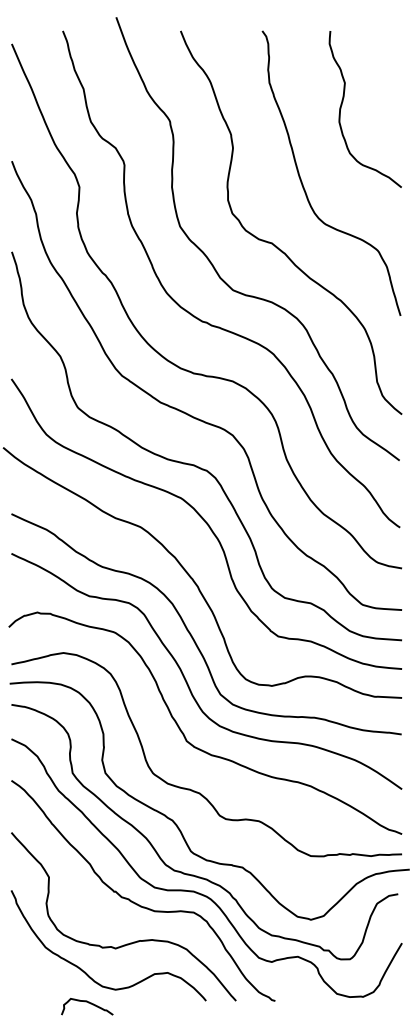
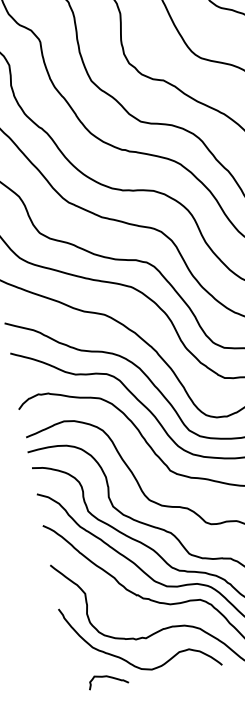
curve: (88, 1003) -> (108, 677), moved

